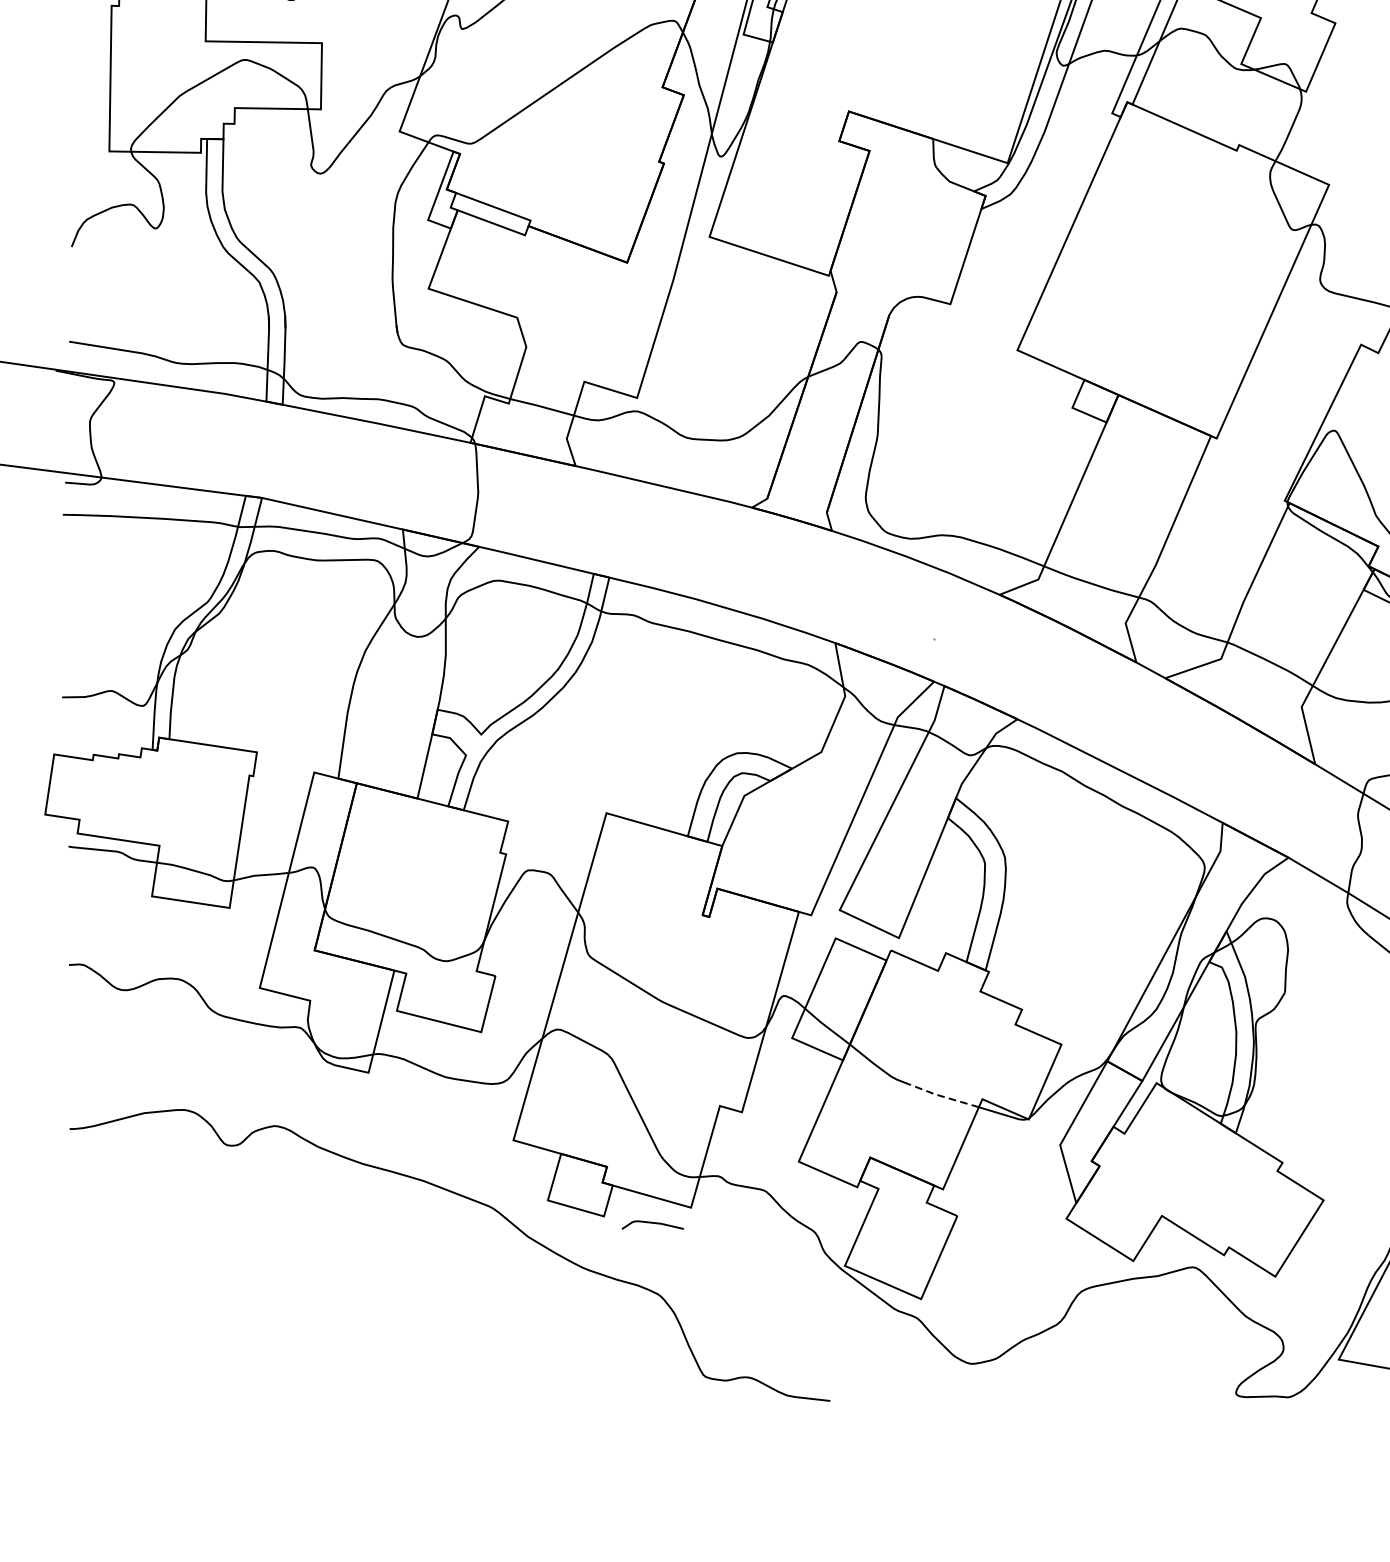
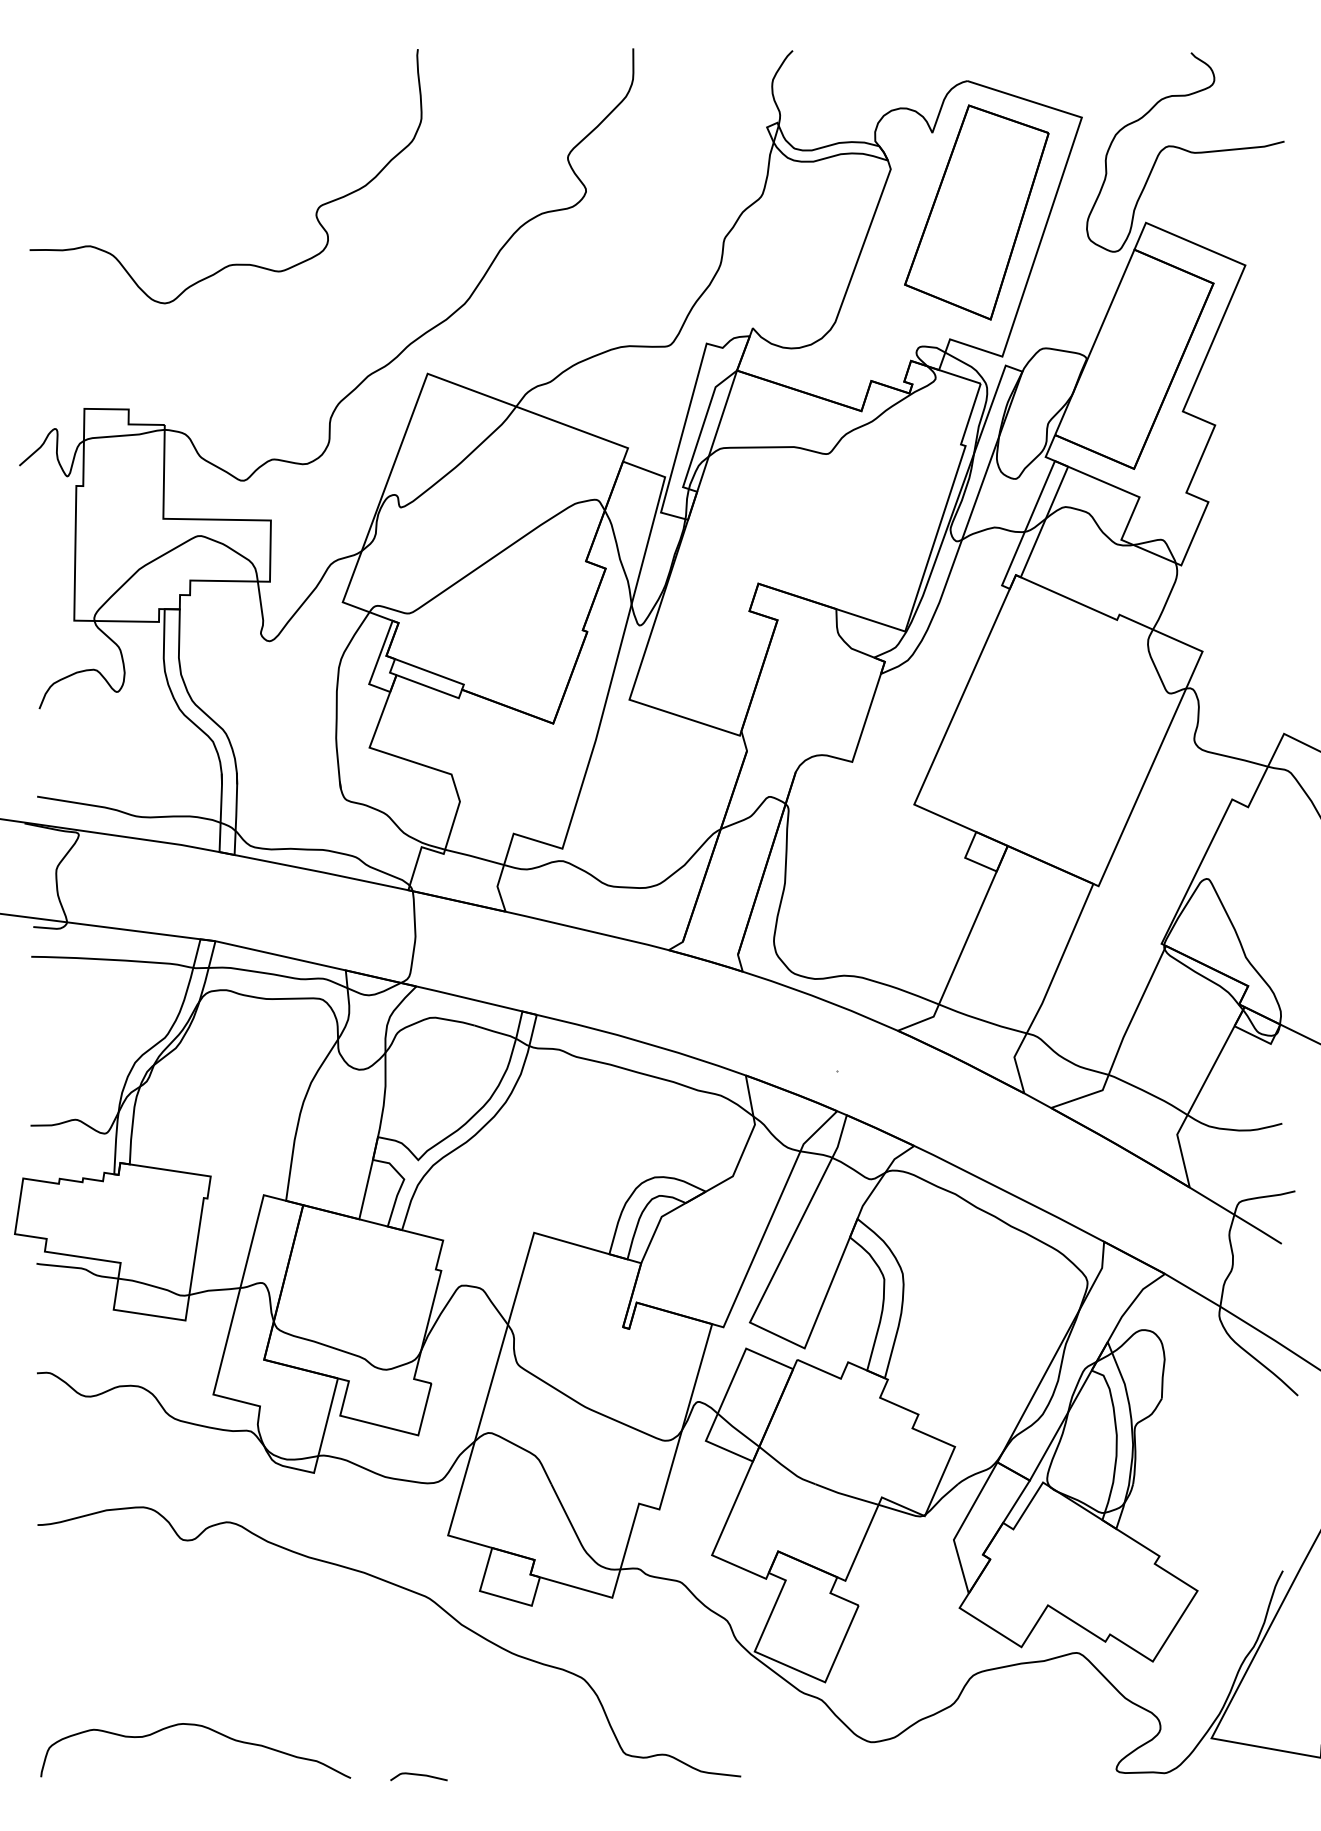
line: (943, 1097) -> (845, 1495), dashed -> solid
curve: (652, 1223) -> (418, 1775), moved
curve: (247, 1347) -> (202, 1727), added

